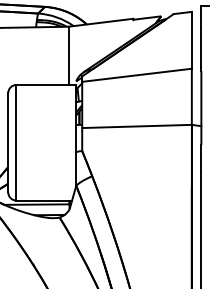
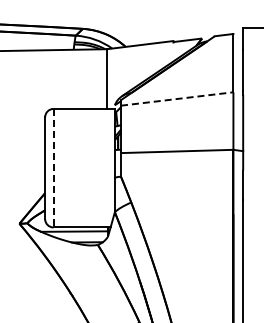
line: (137, 75) -> (177, 99), solid -> dashed
line: (16, 143) -> (53, 168), solid -> dashed

